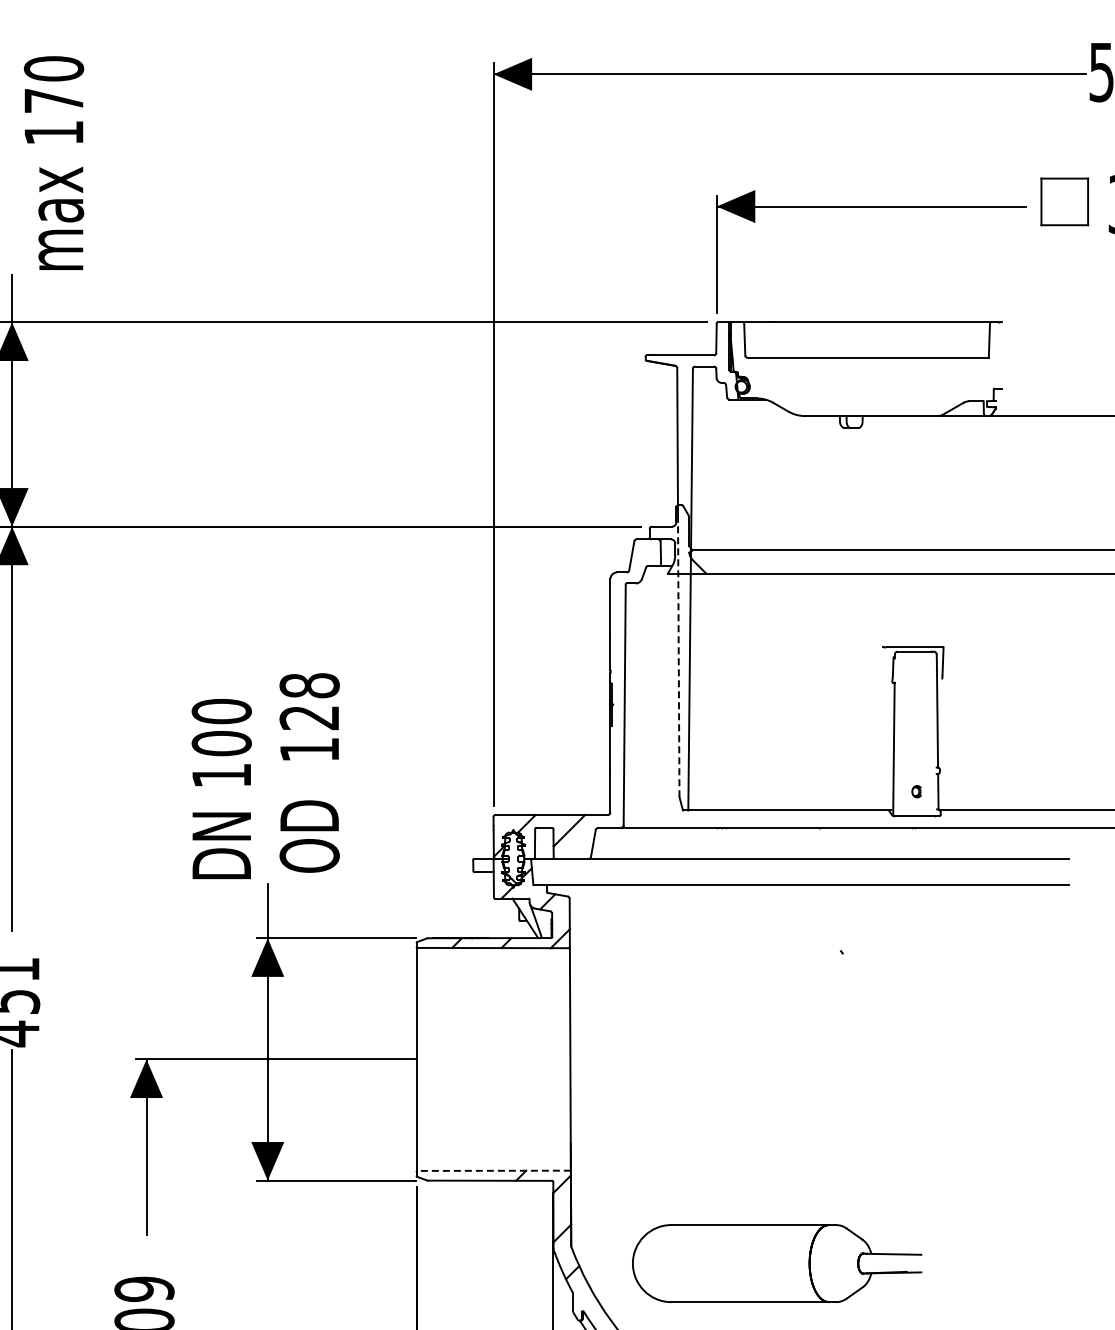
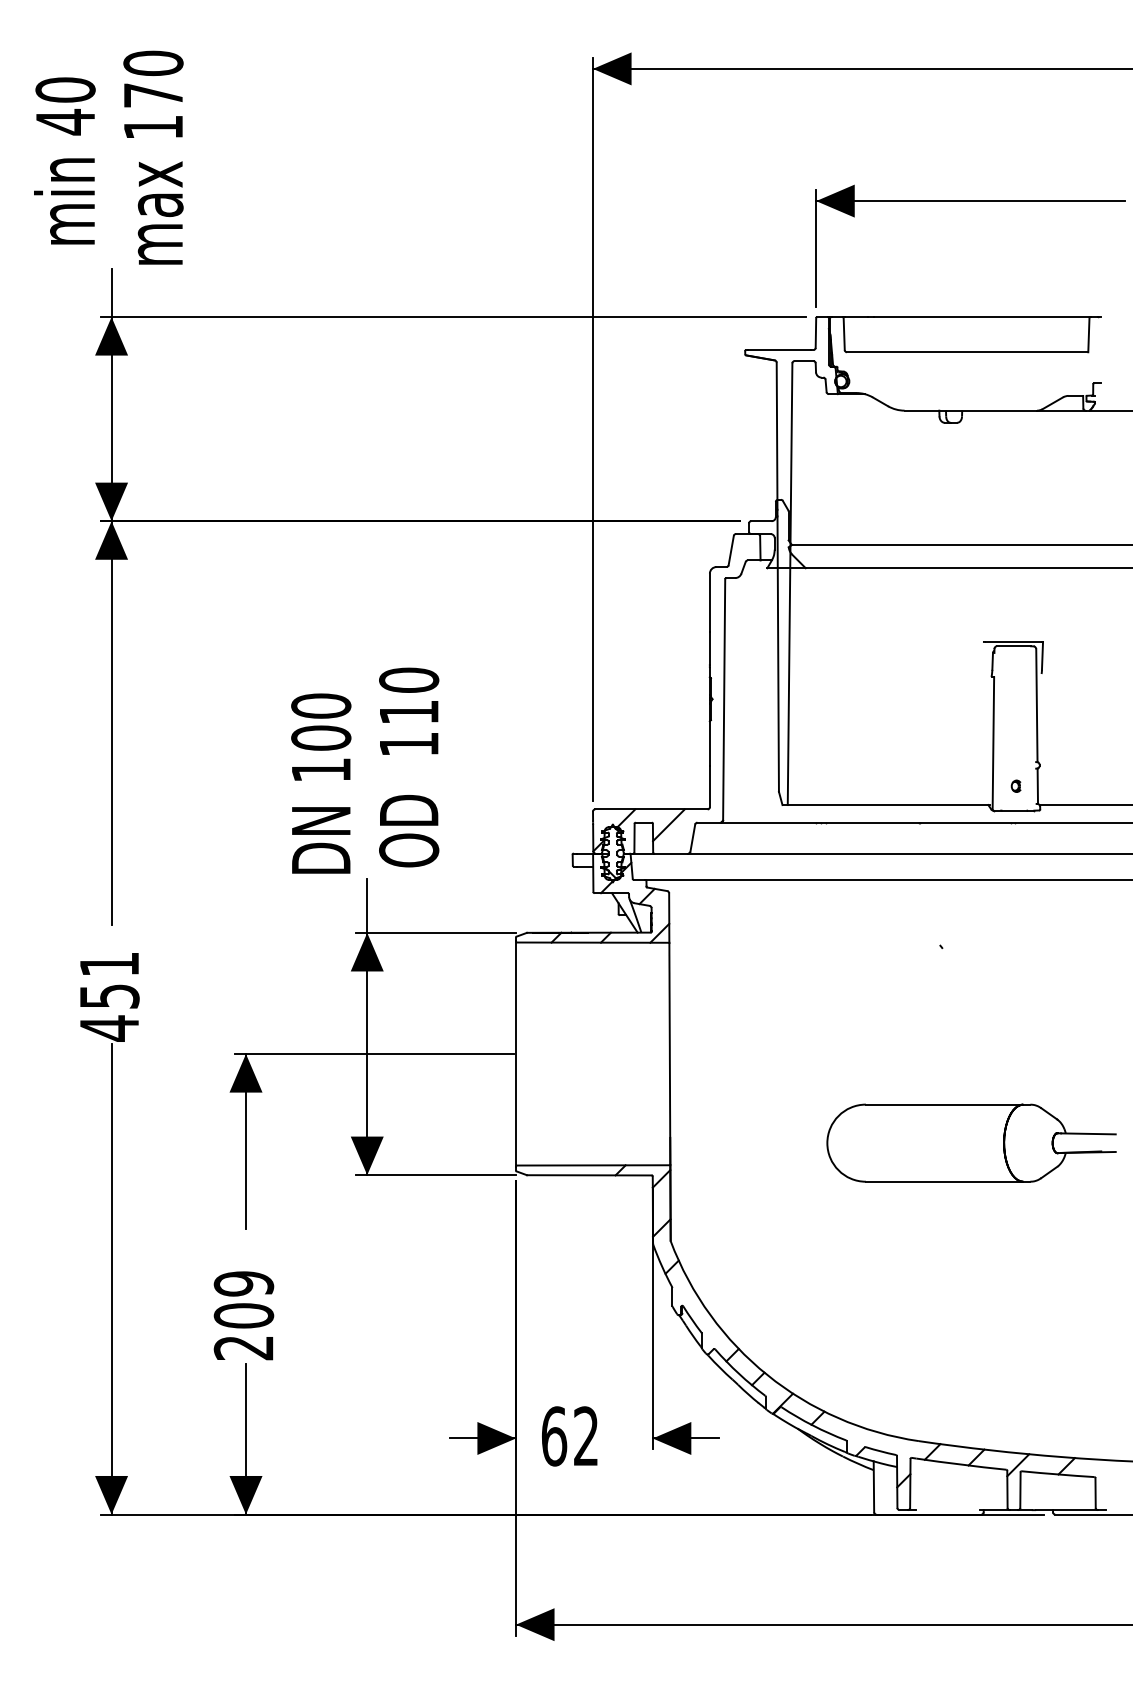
line: (679, 659) -> (778, 654), dashed -> solid
text: (310, 700) -> (409, 695), 128 -> 110
line: (494, 1170) -> (593, 1165), dashed -> solid
part: (777, 1262) -> (971, 1142), moved

